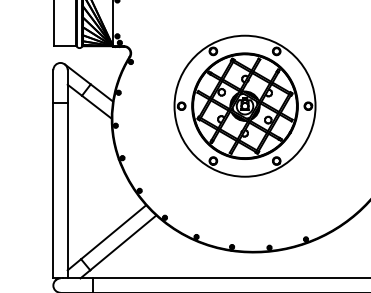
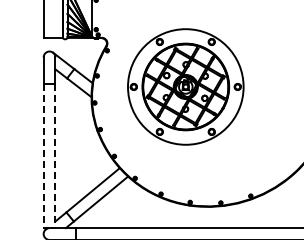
part: (244, 105) -> (185, 86), moved
line: (53, 191) -> (43, 156), solid -> dashed
line: (67, 191) -> (55, 156), solid -> dashed

